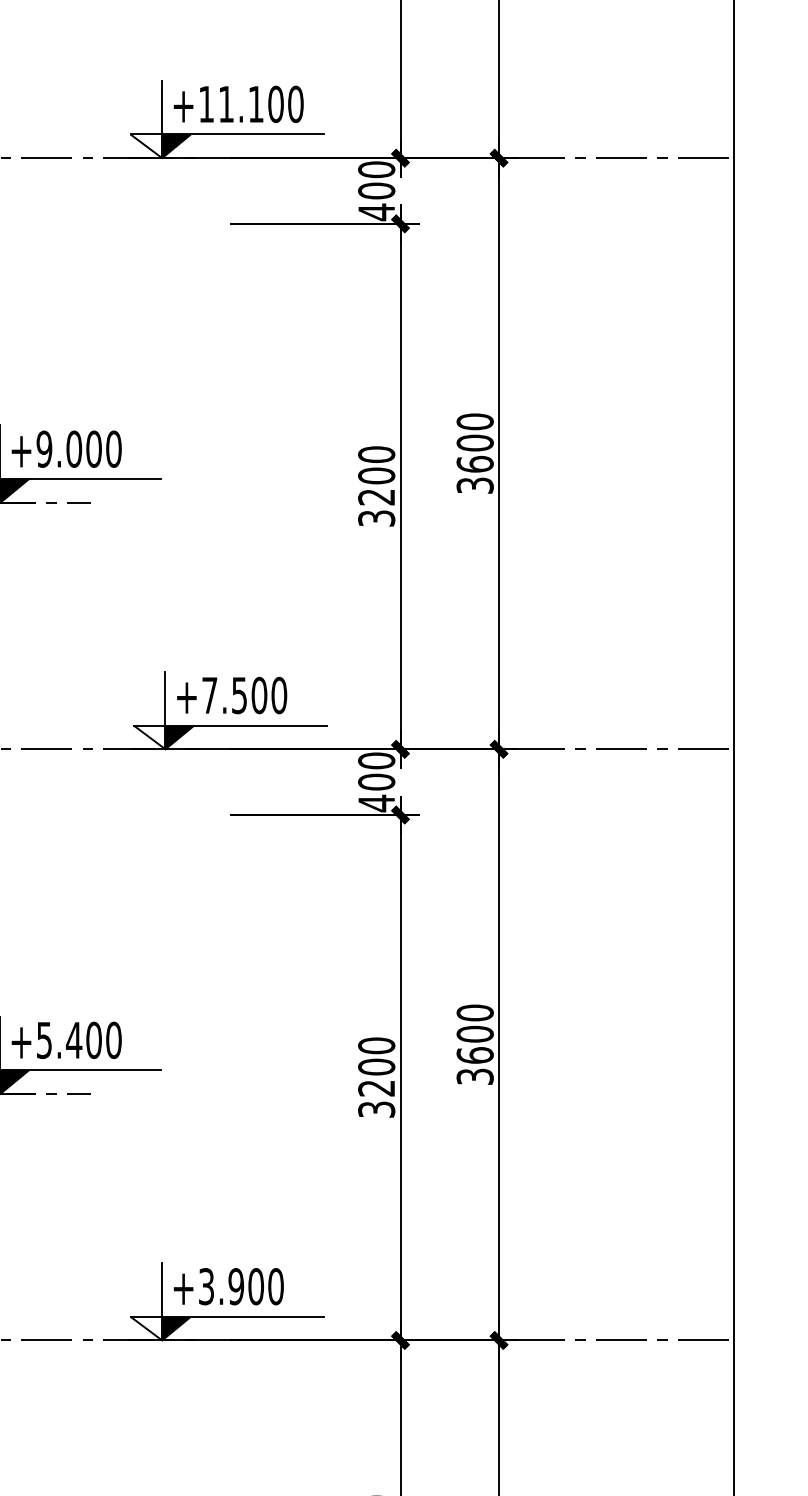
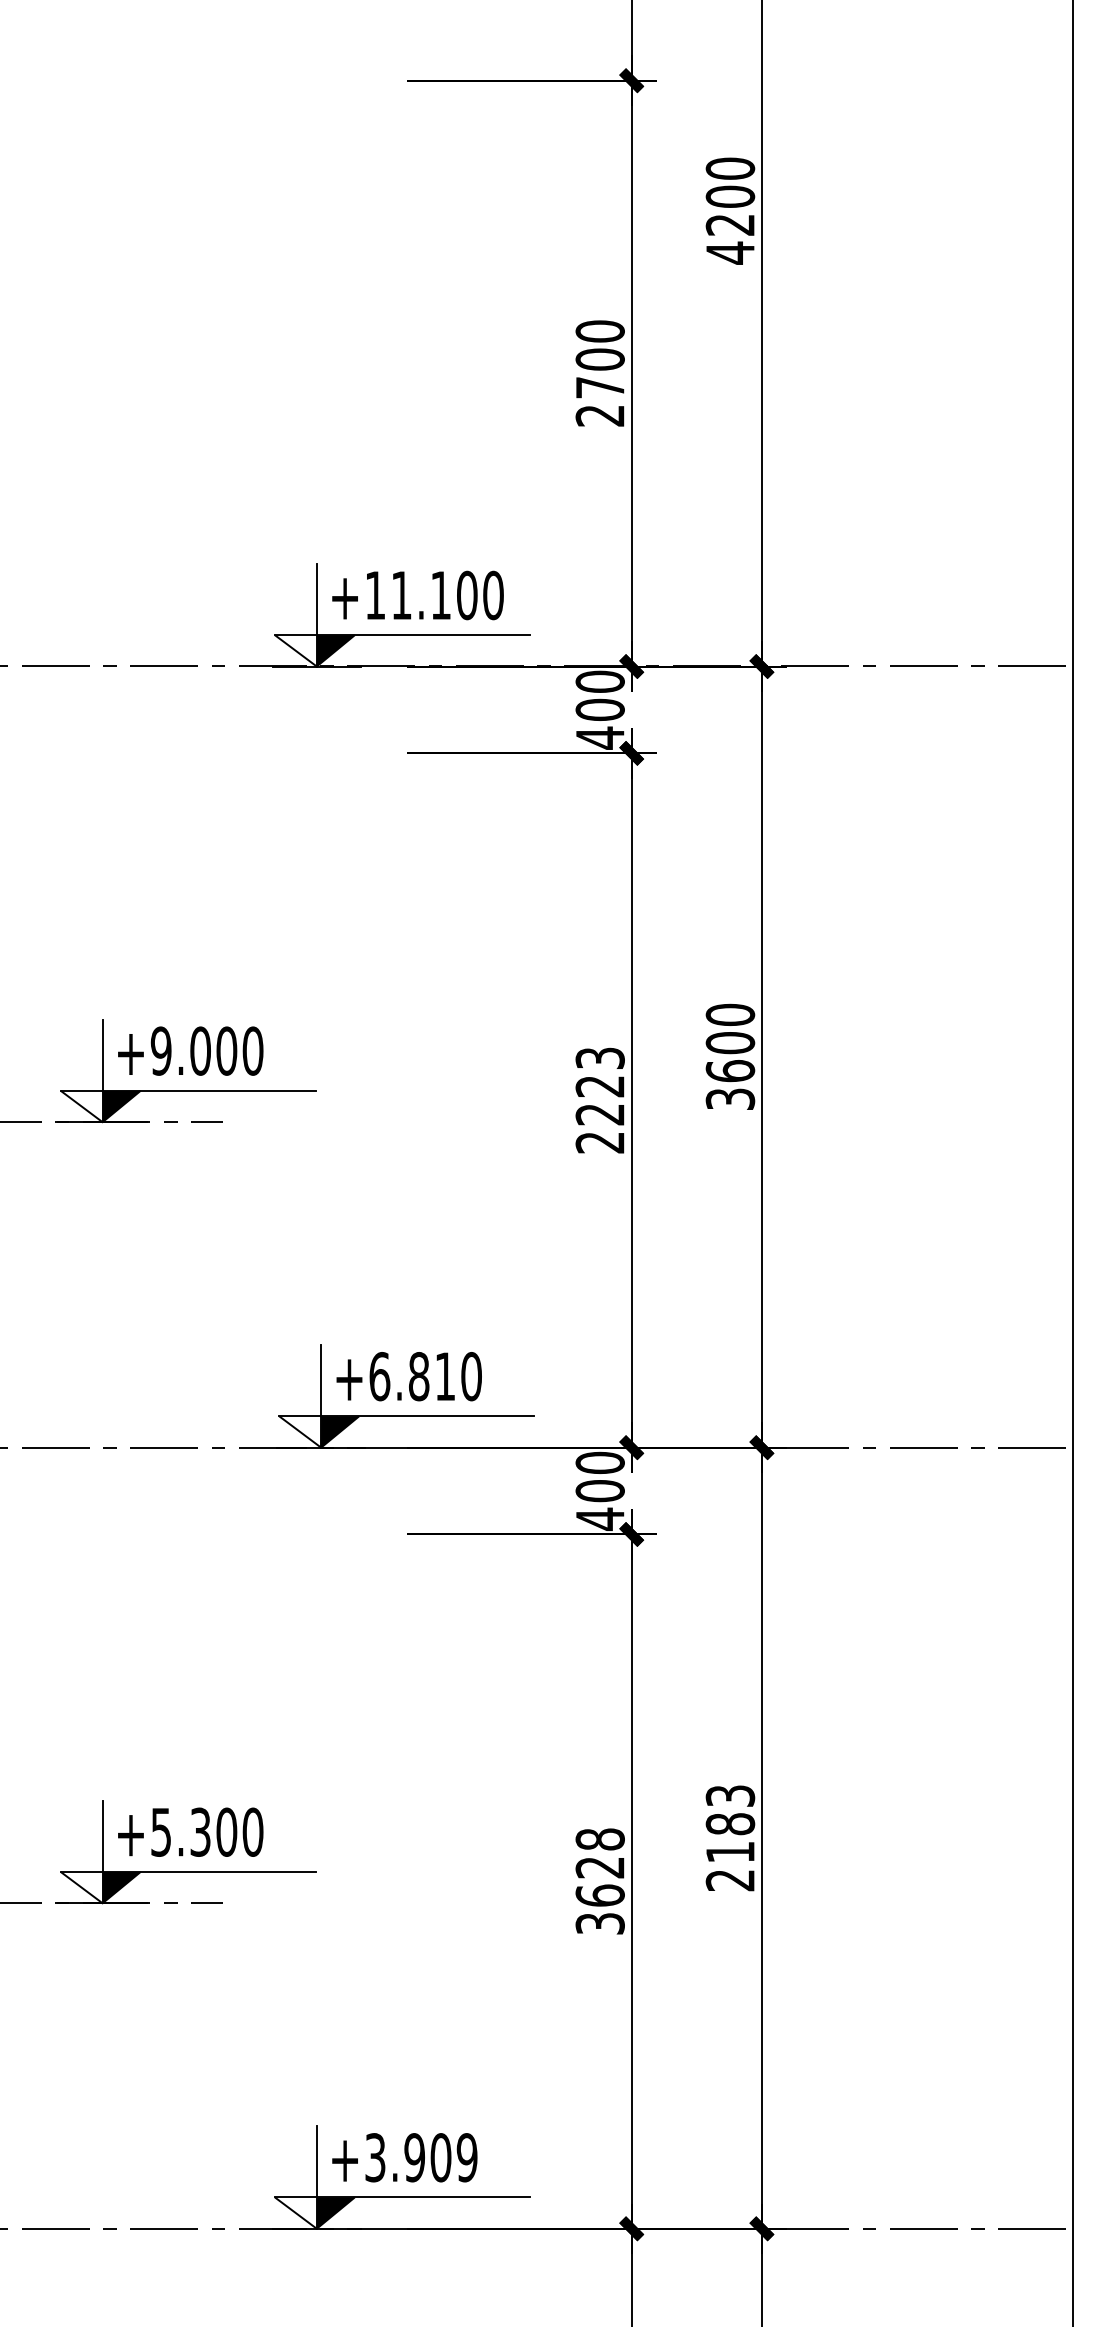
text: (376, 486) -> (599, 1100), 3200 -> 2223
text: (234, 695) -> (412, 1376), +7.500 -> +6.810
text: (74, 1039) -> (200, 1831), +5.400 -> +5.300
text: (475, 1045) -> (730, 1838), 3600 -> 2183
text: (376, 1067) -> (599, 1867), 3200 -> 3628
text: (275, 1286) -> (466, 2157), +3.900 -> +3.909

